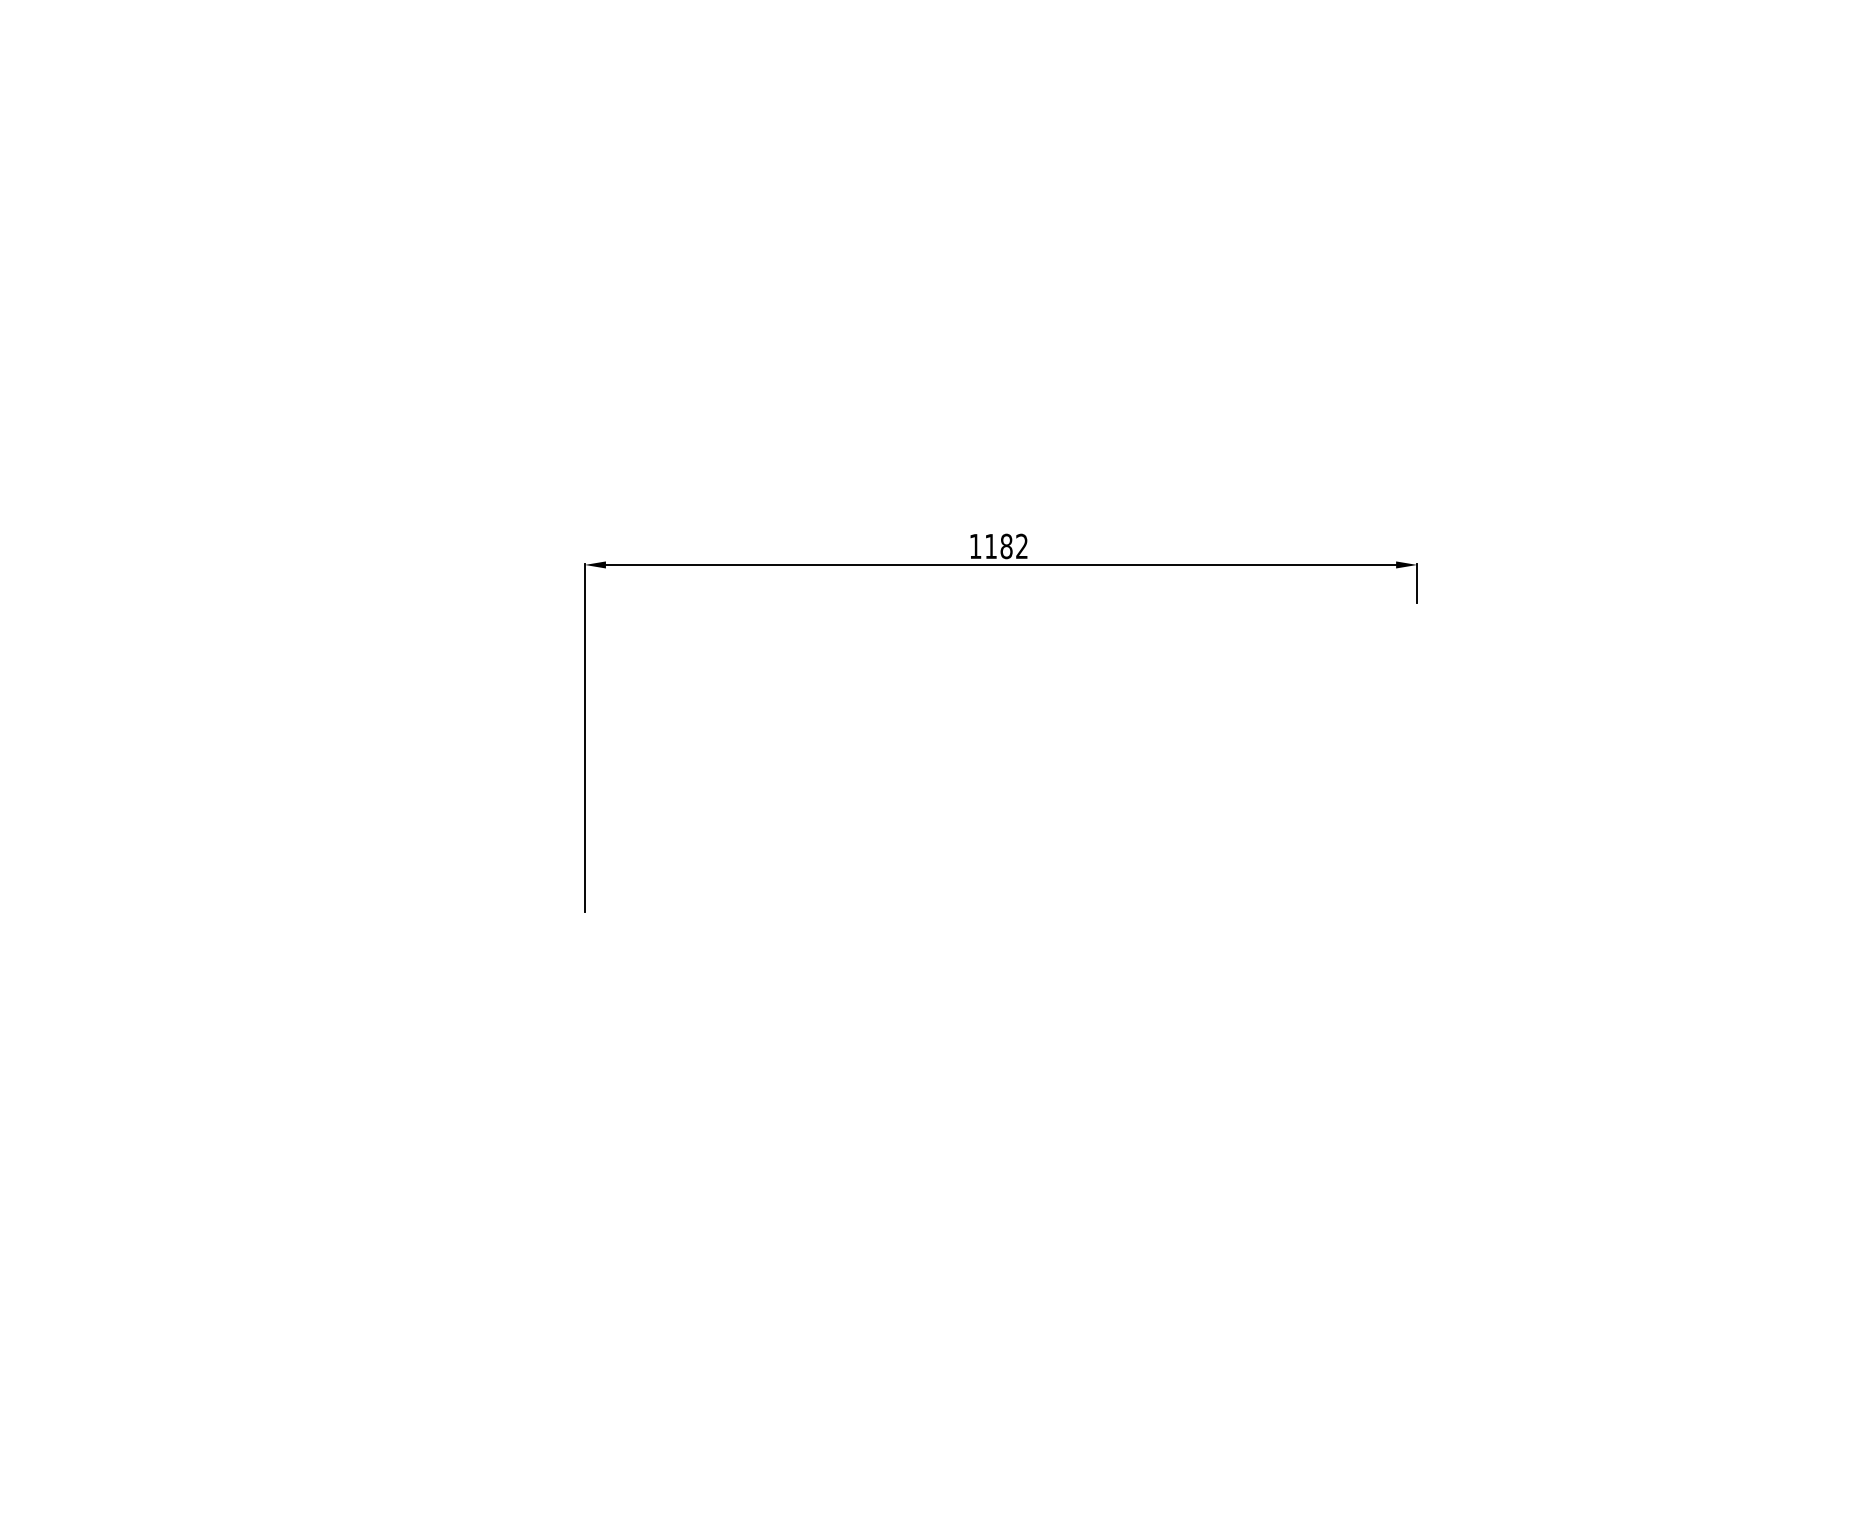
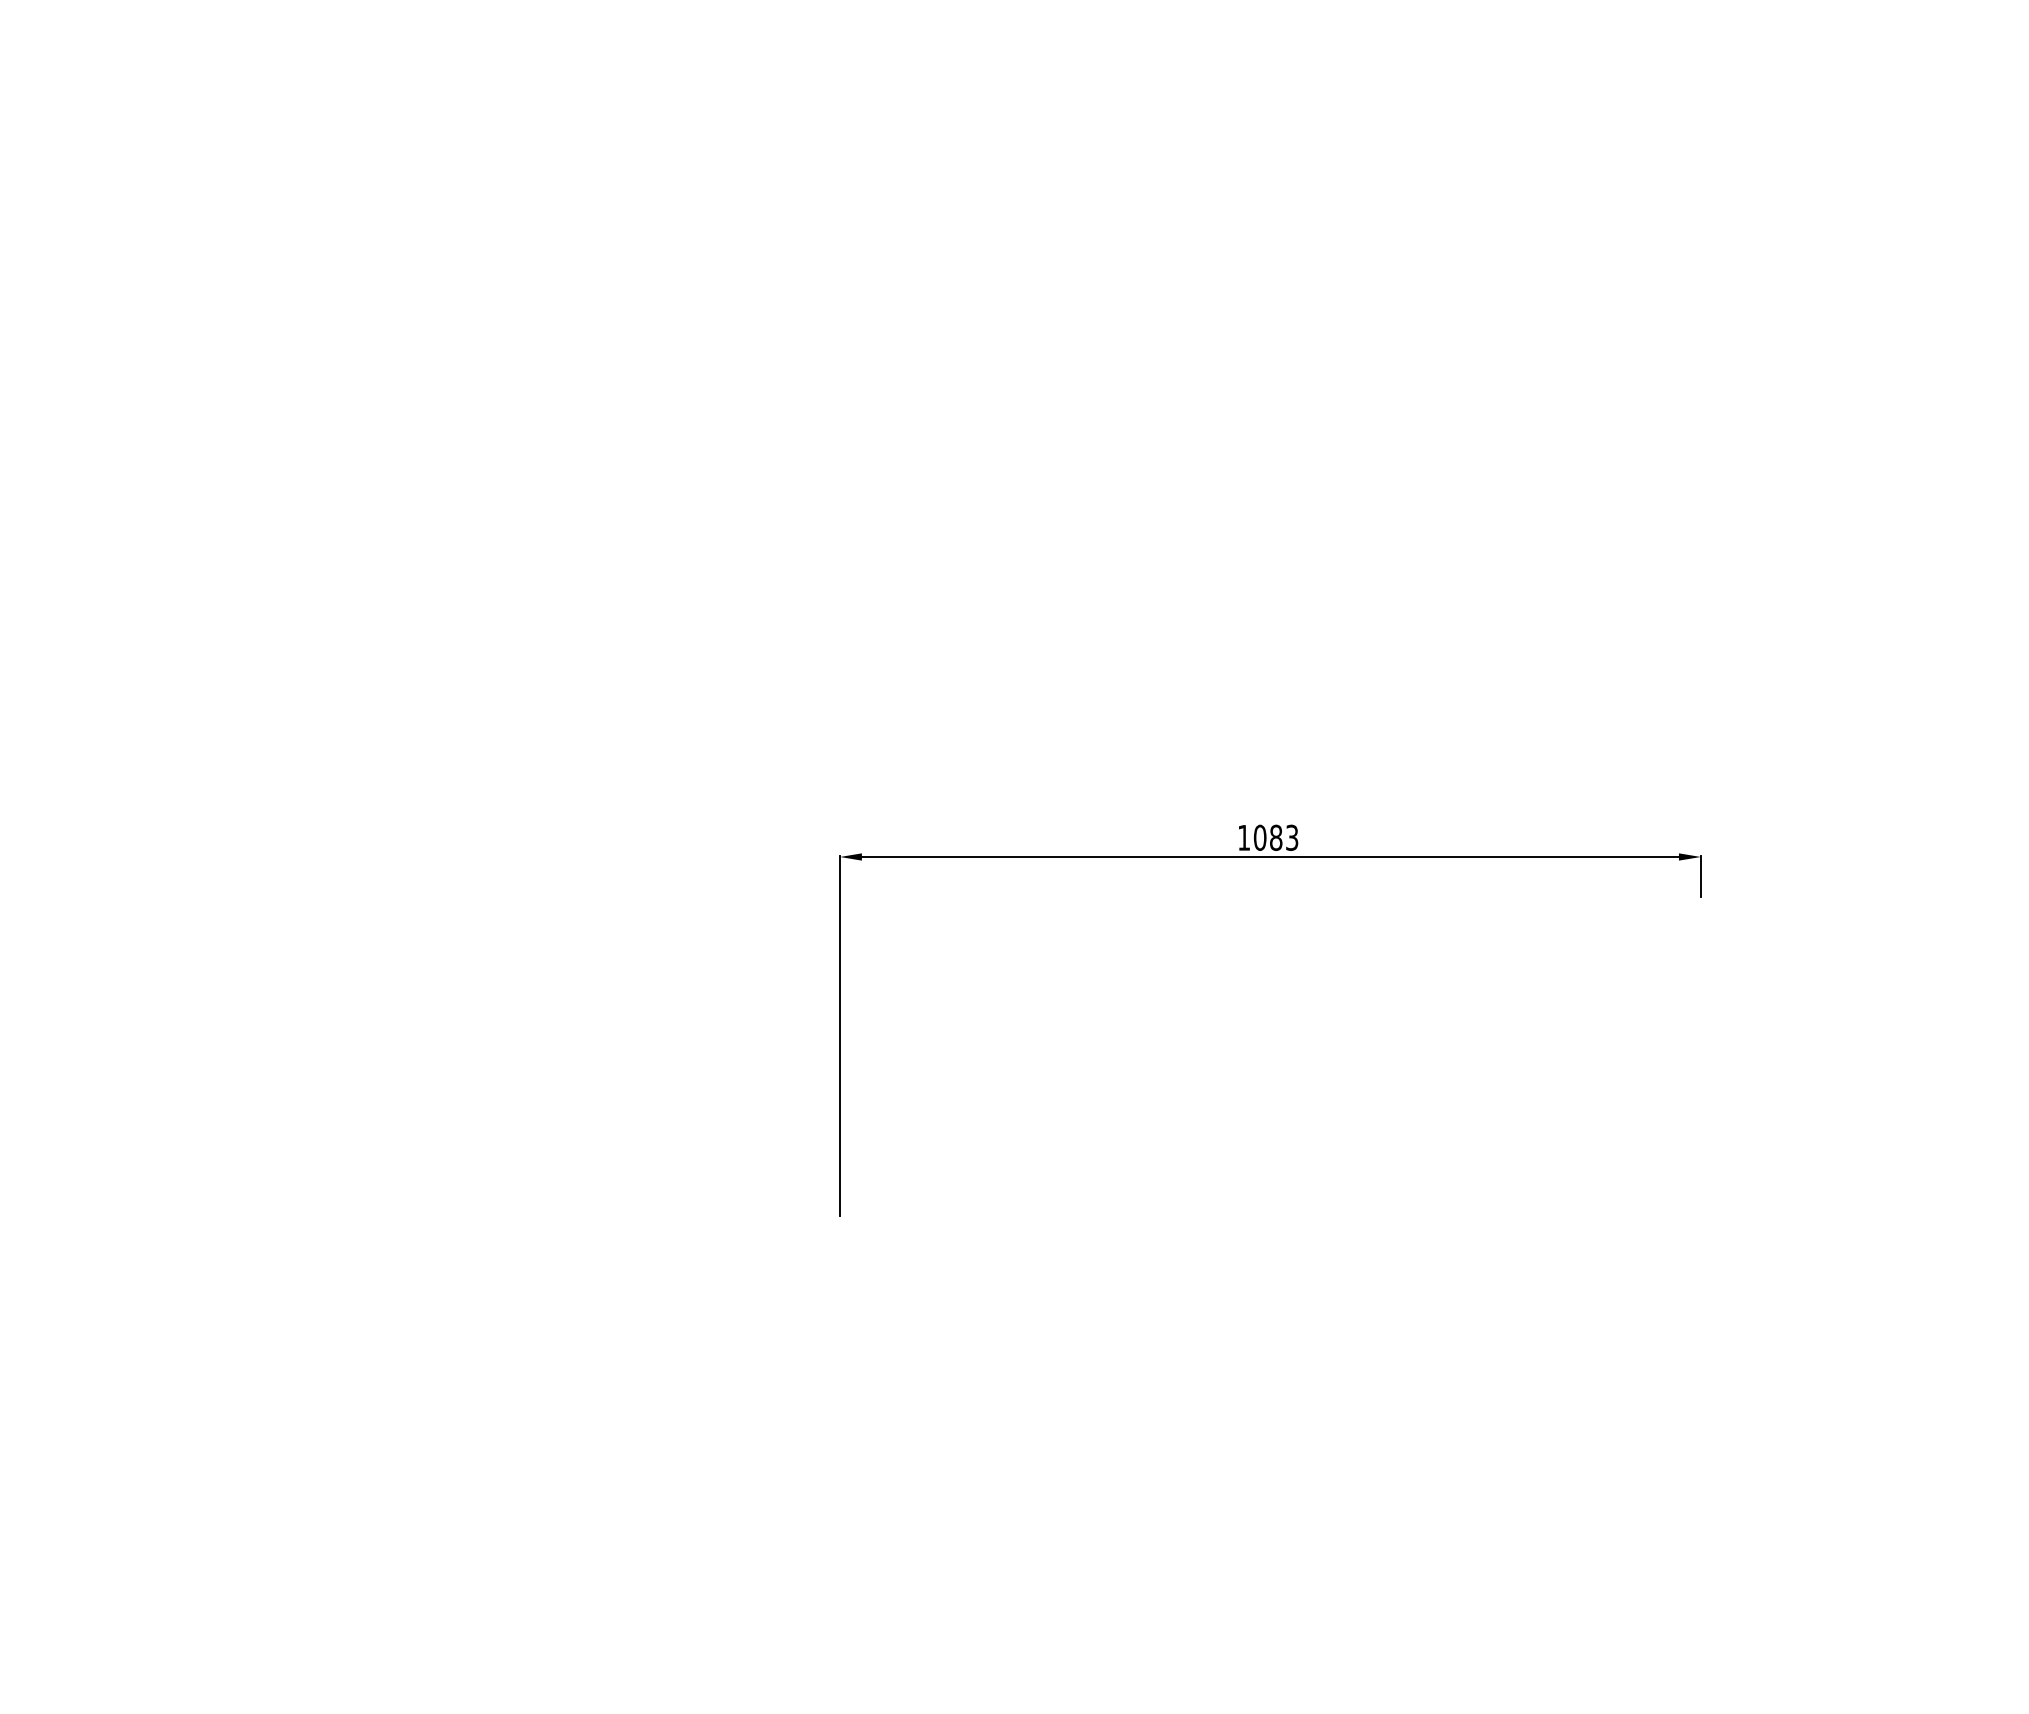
text: (1006, 546) -> (1276, 837), 1182 -> 1083

